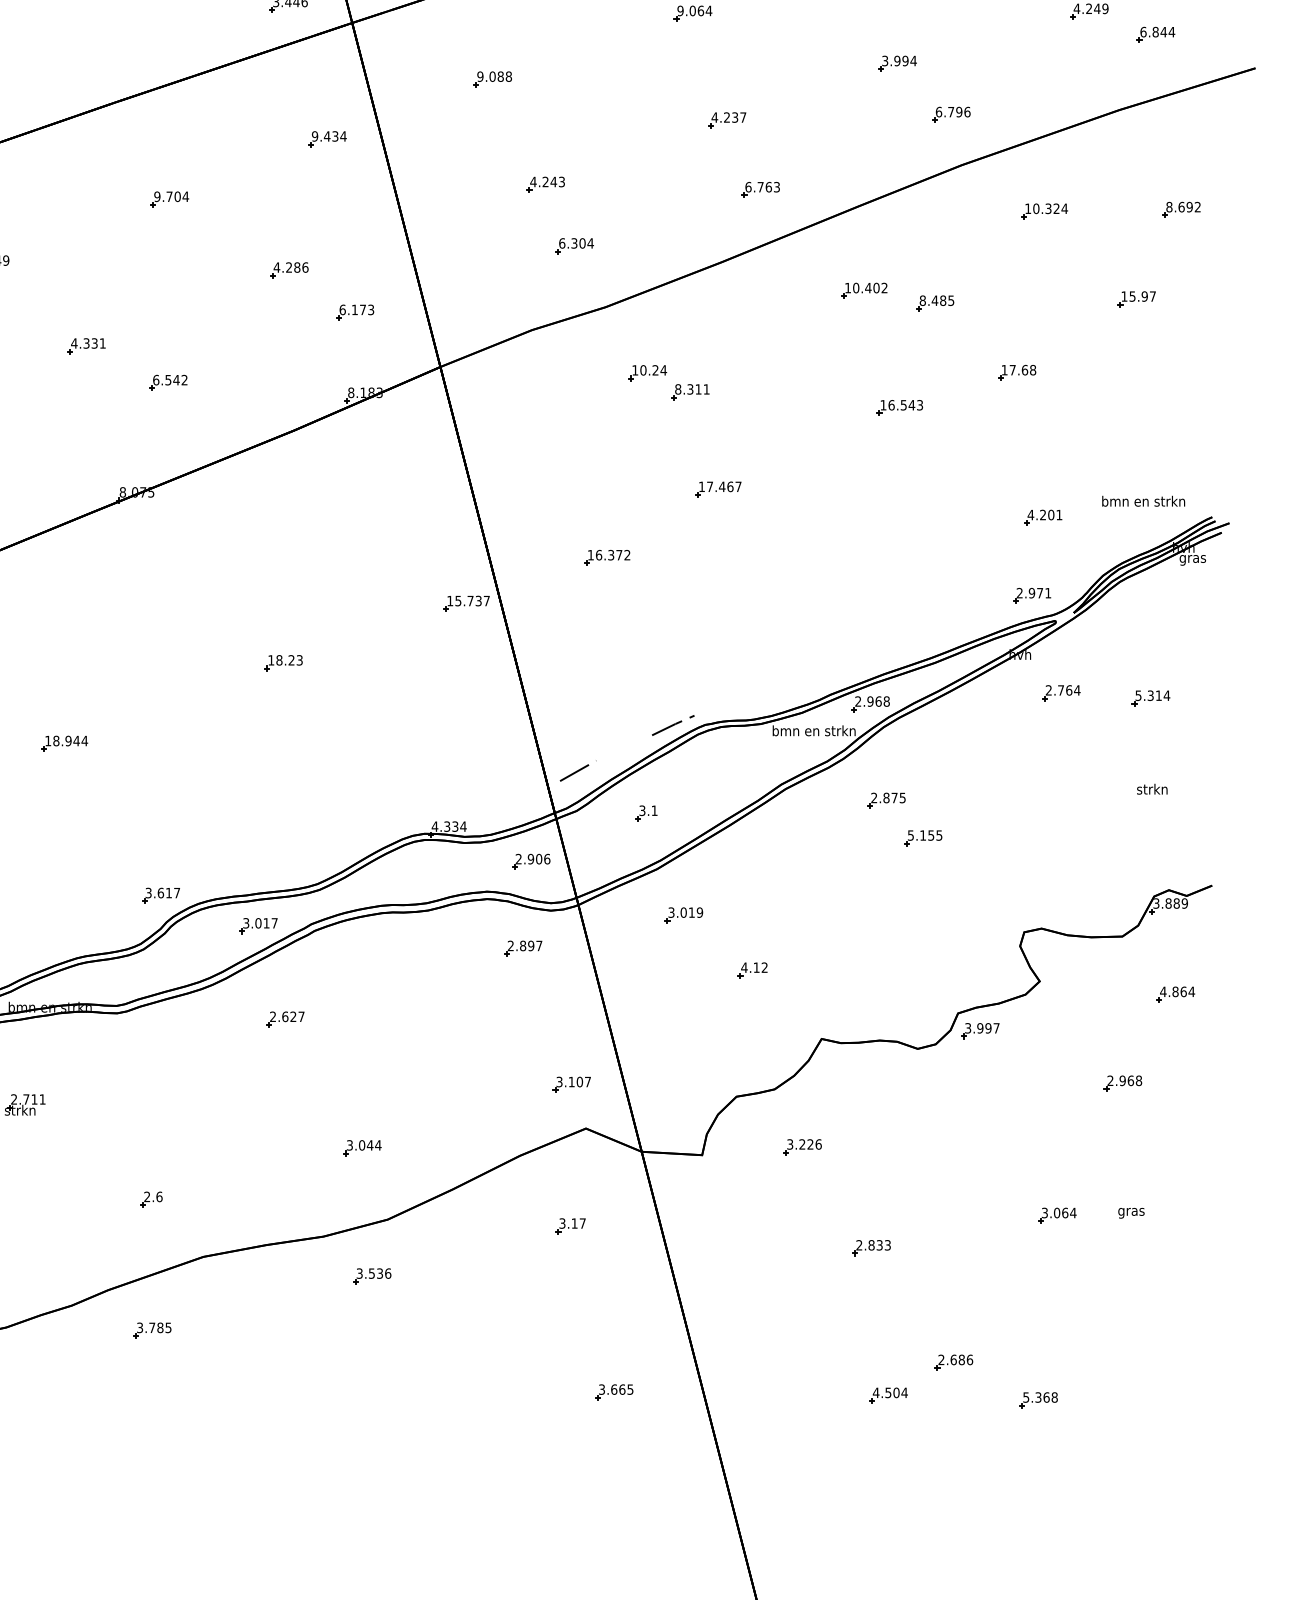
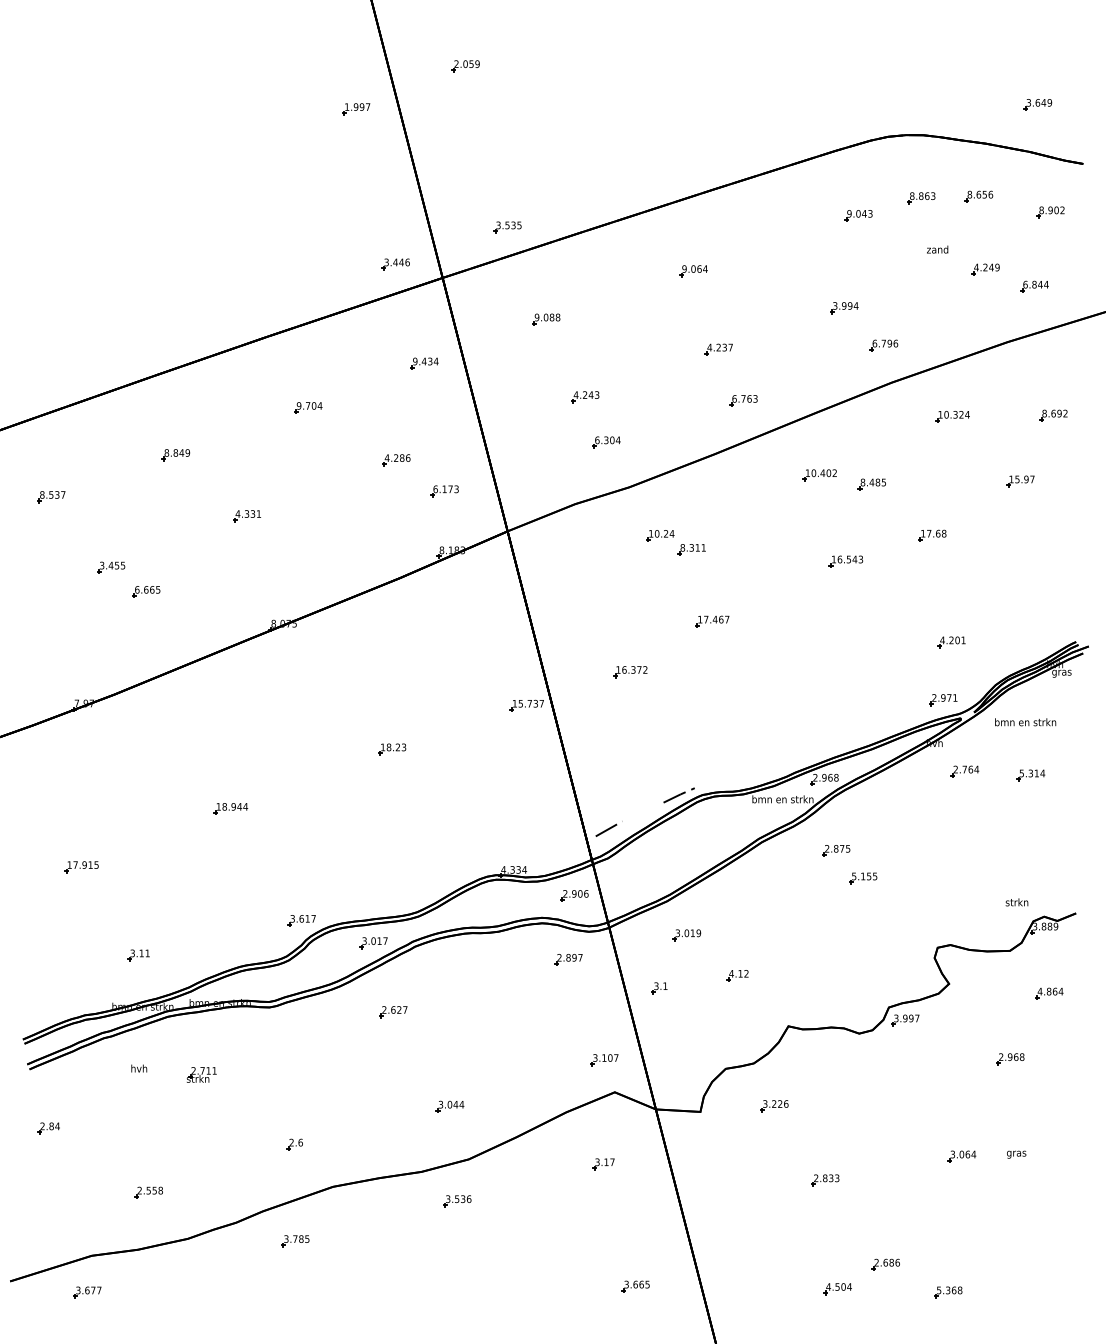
part: (168, 383) -> (307, 543), removed
text: (1143, 501) -> (1025, 722), moved
text: (1151, 789) -> (1016, 902), moved
part: (646, 813) -> (659, 988), moved

